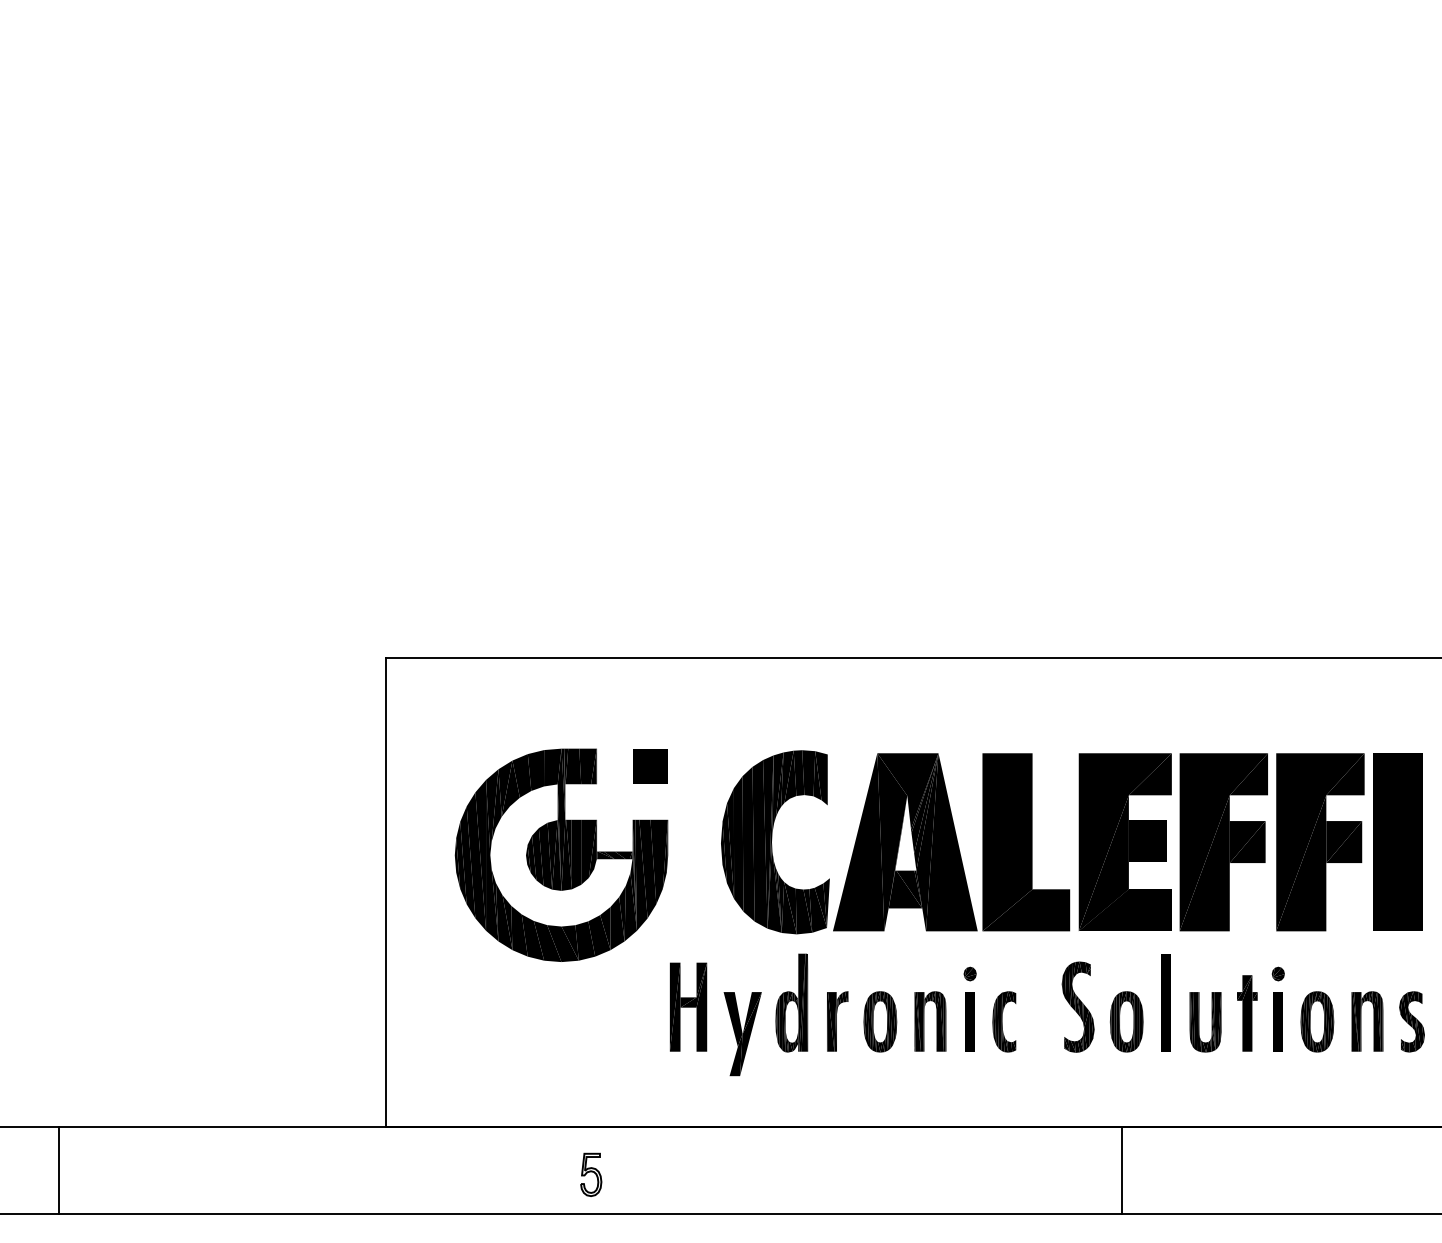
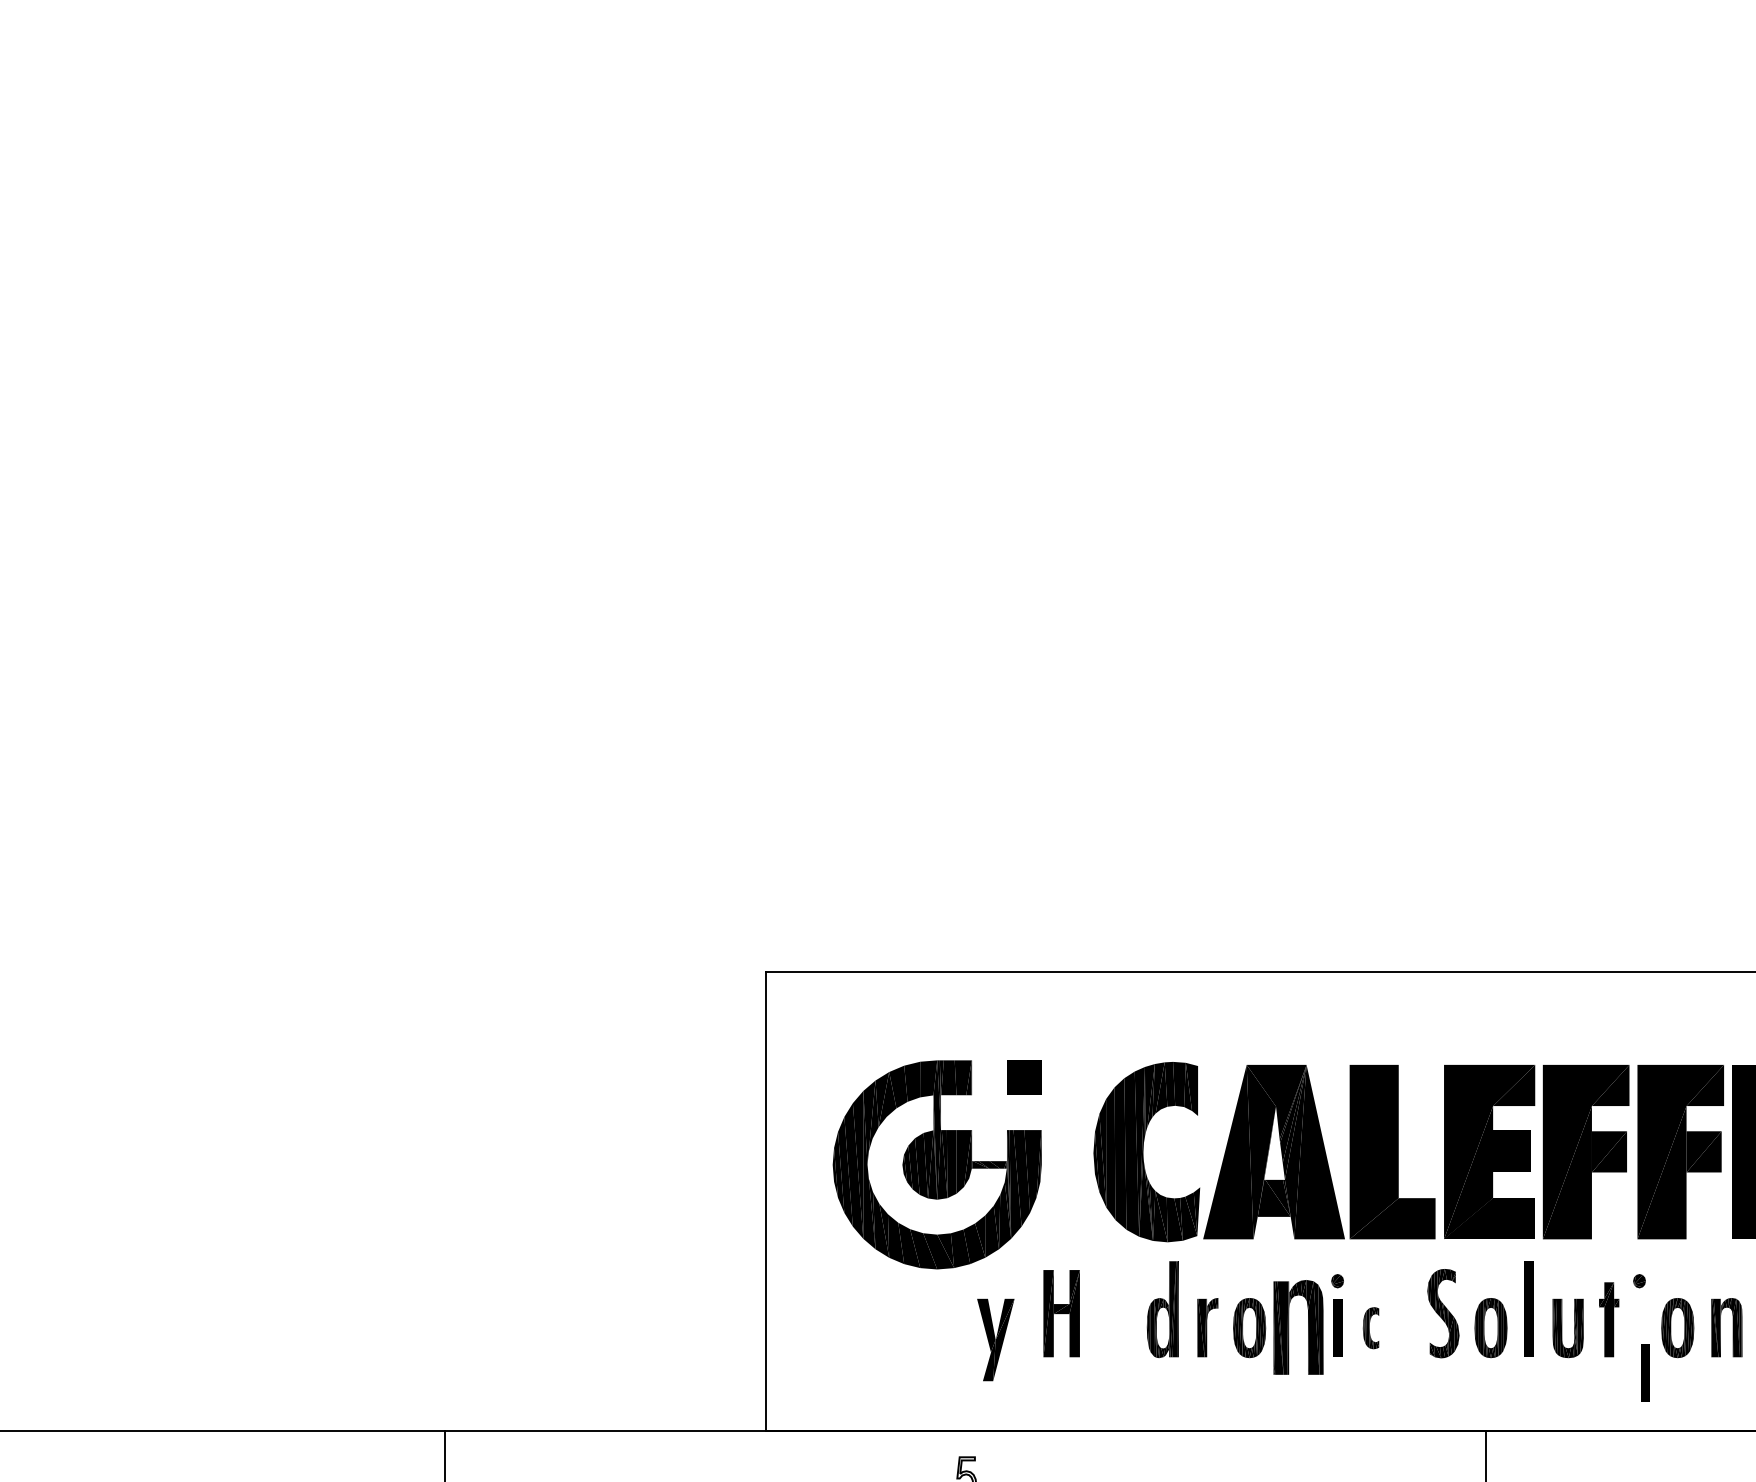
part: (930, 1021) -> (1298, 1327), size x1.6
part: (1278, 1021) -> (1645, 1372), moved
part: (1003, 1022) -> (1370, 1328), size x0.7
part: (742, 1033) -> (995, 1339), moved

